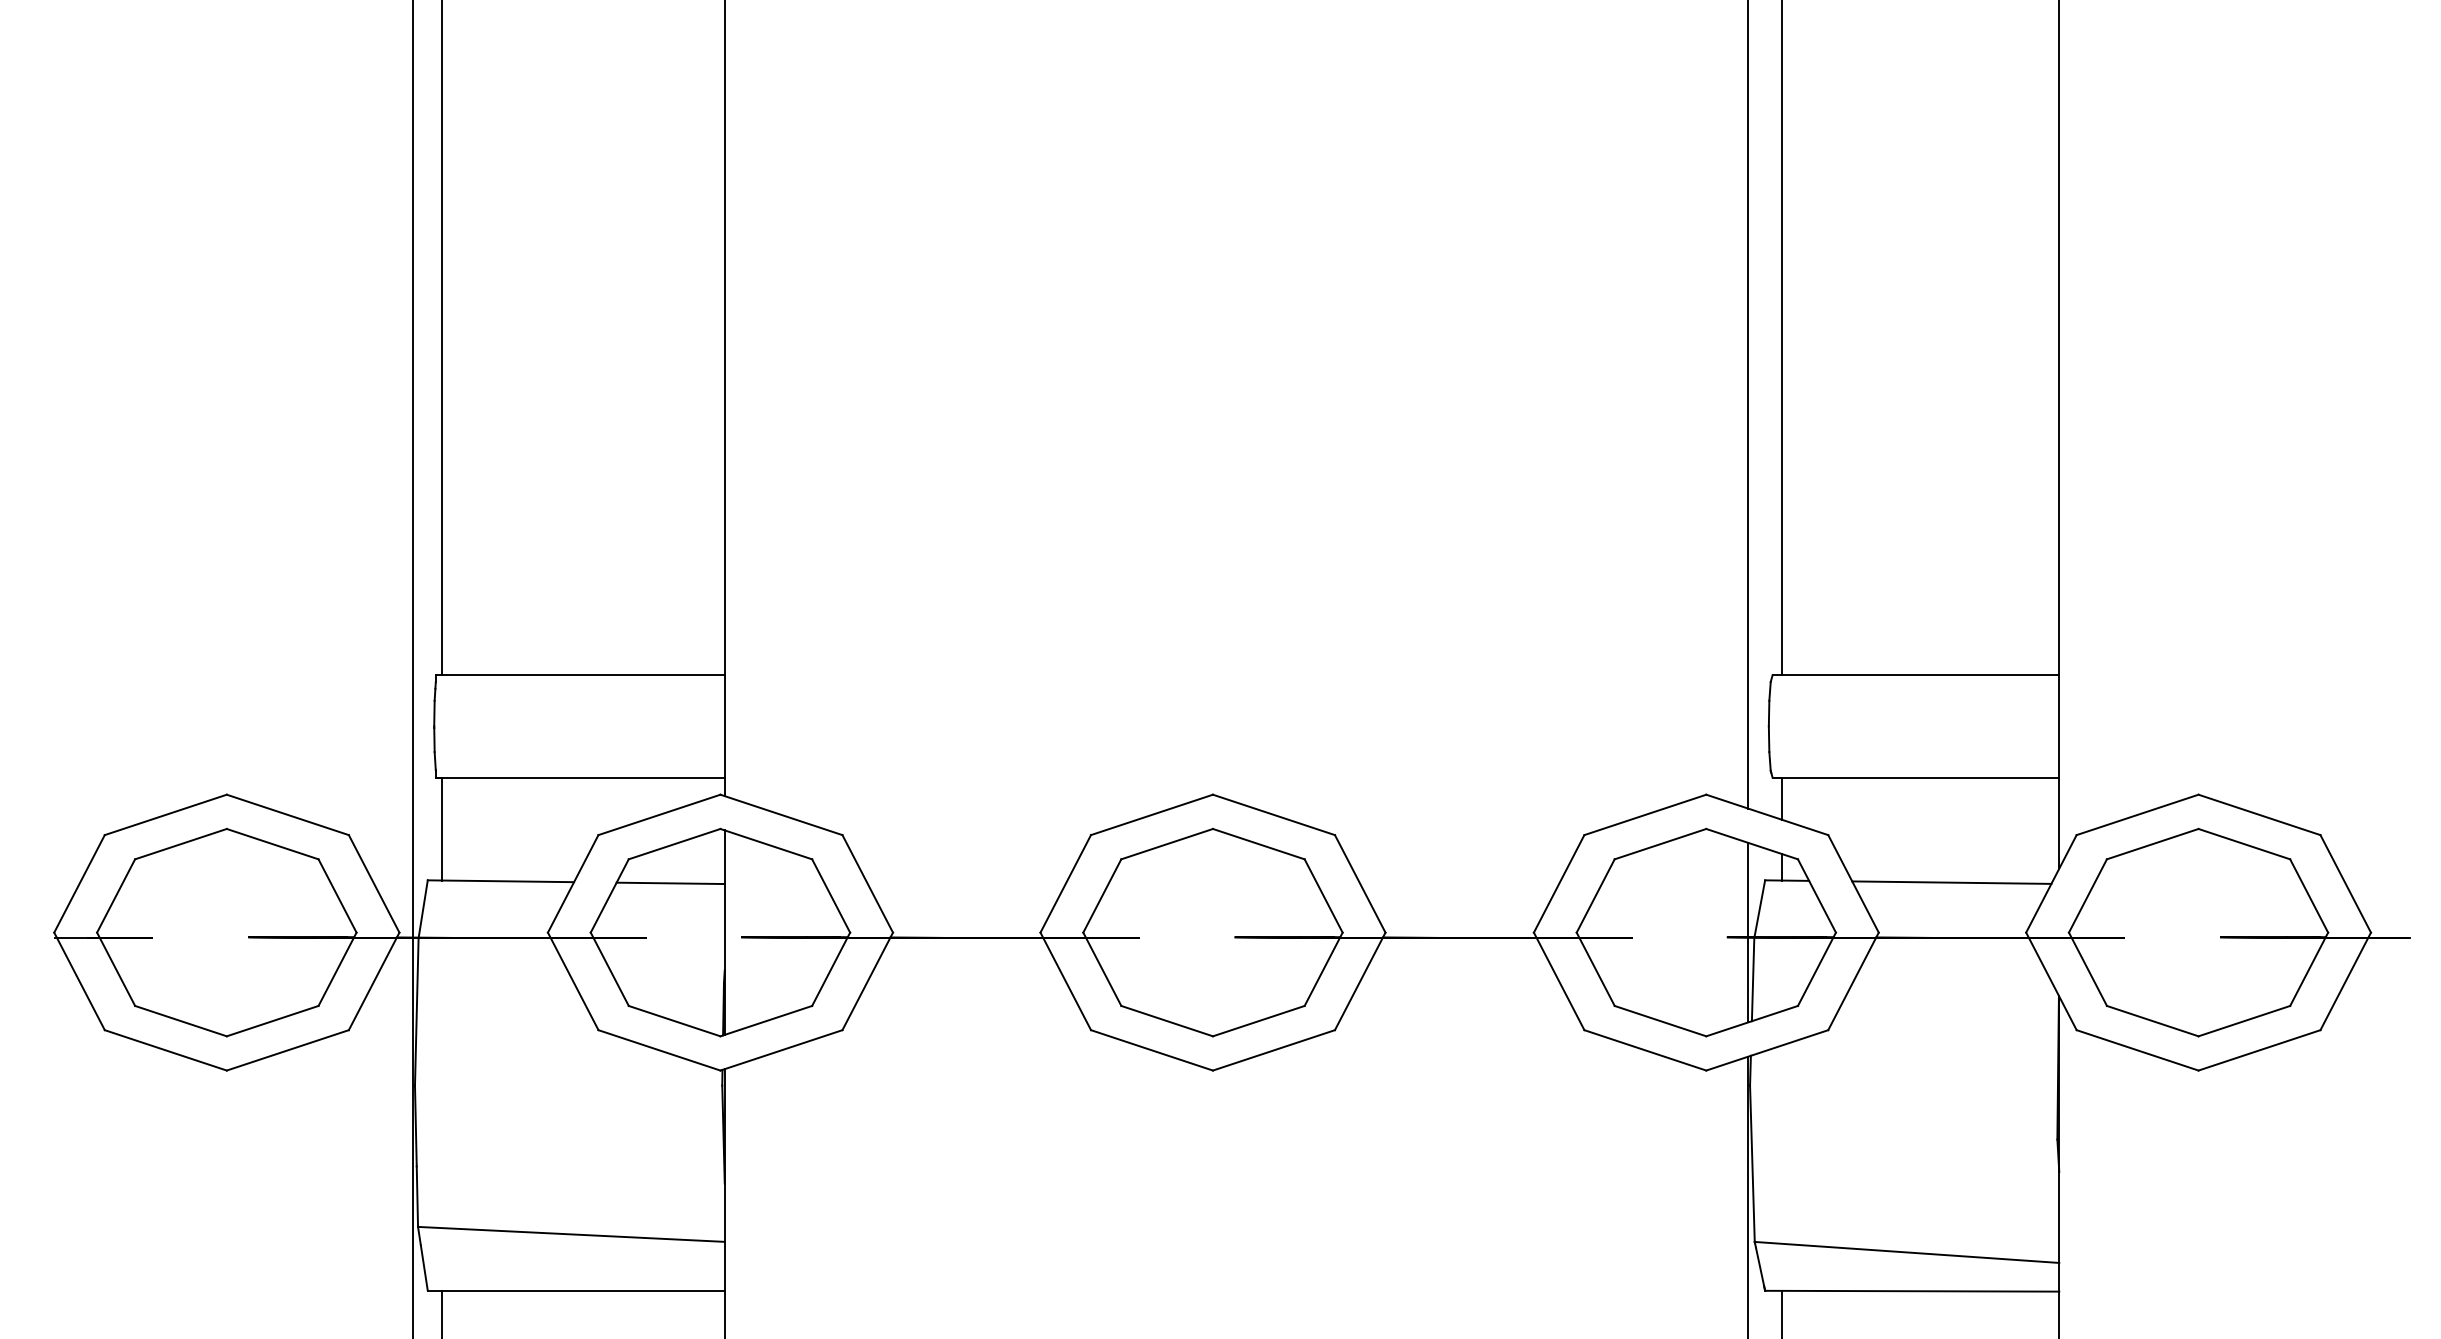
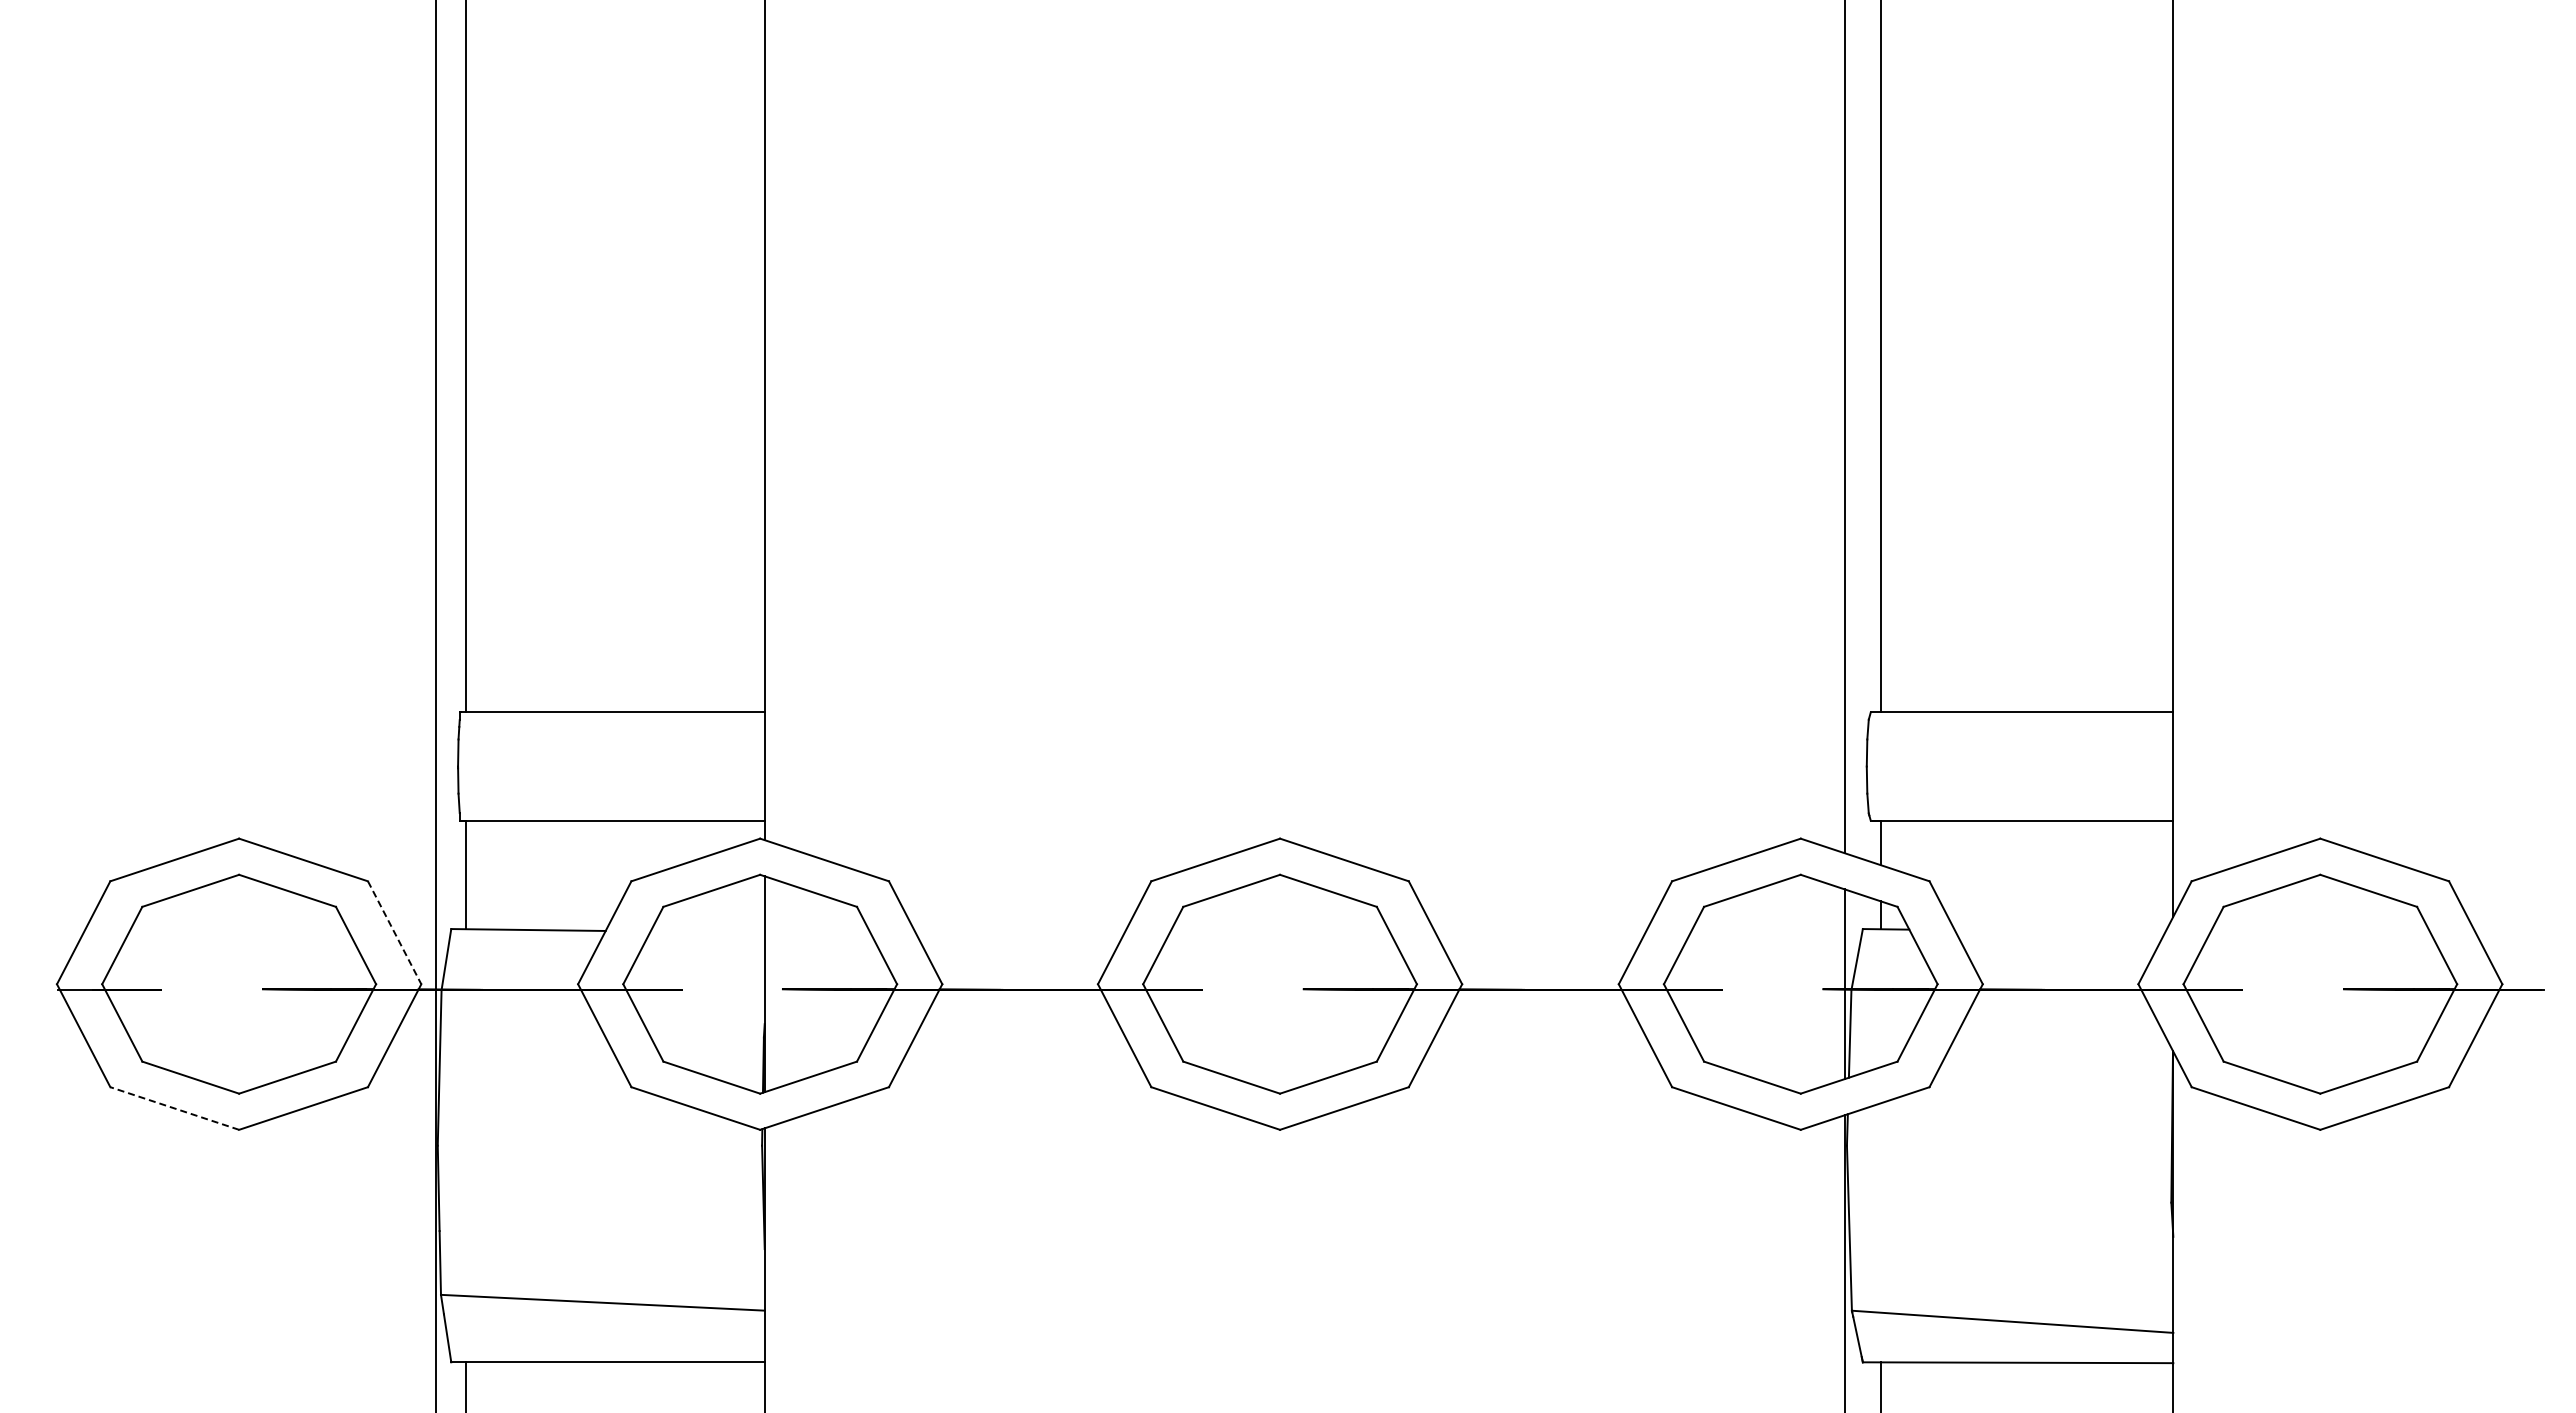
line: (670, 882) -> (707, 931), removed
line: (1951, 882) -> (2059, 931), removed
line: (373, 883) -> (394, 932), solid -> dashed
line: (165, 1050) -> (174, 1108), solid -> dashed

